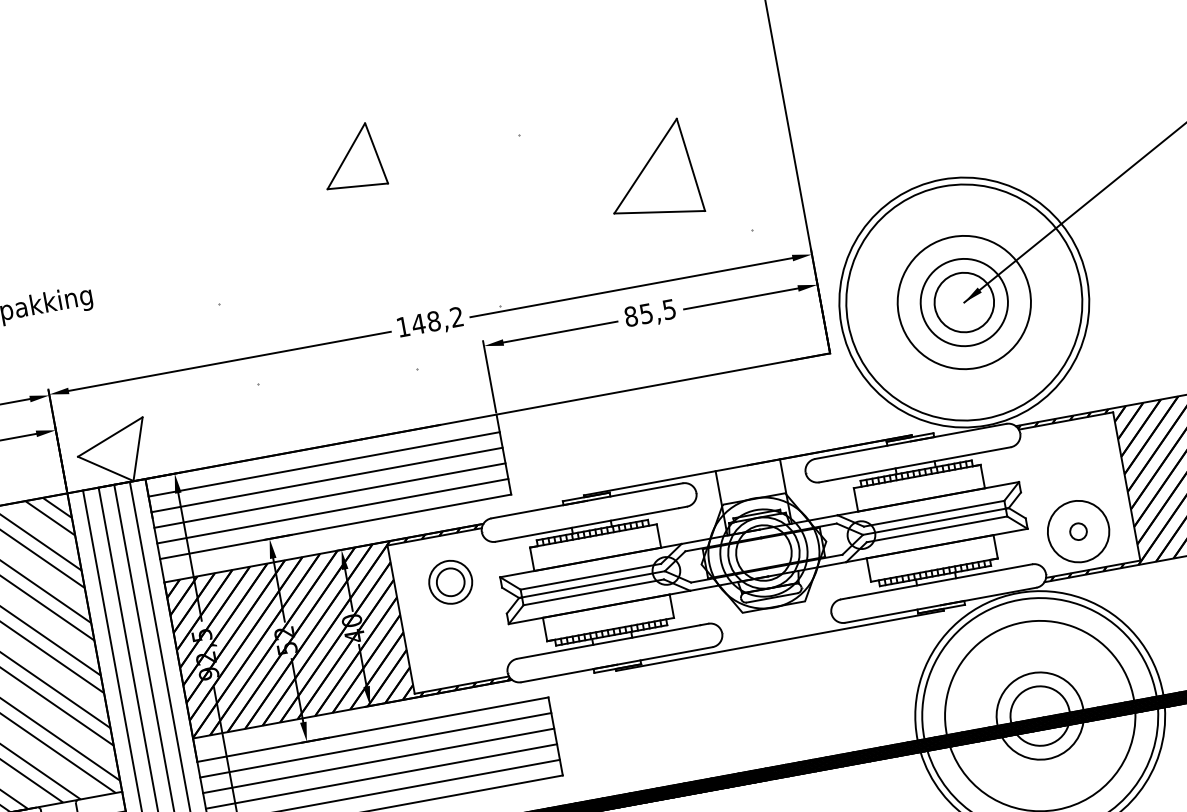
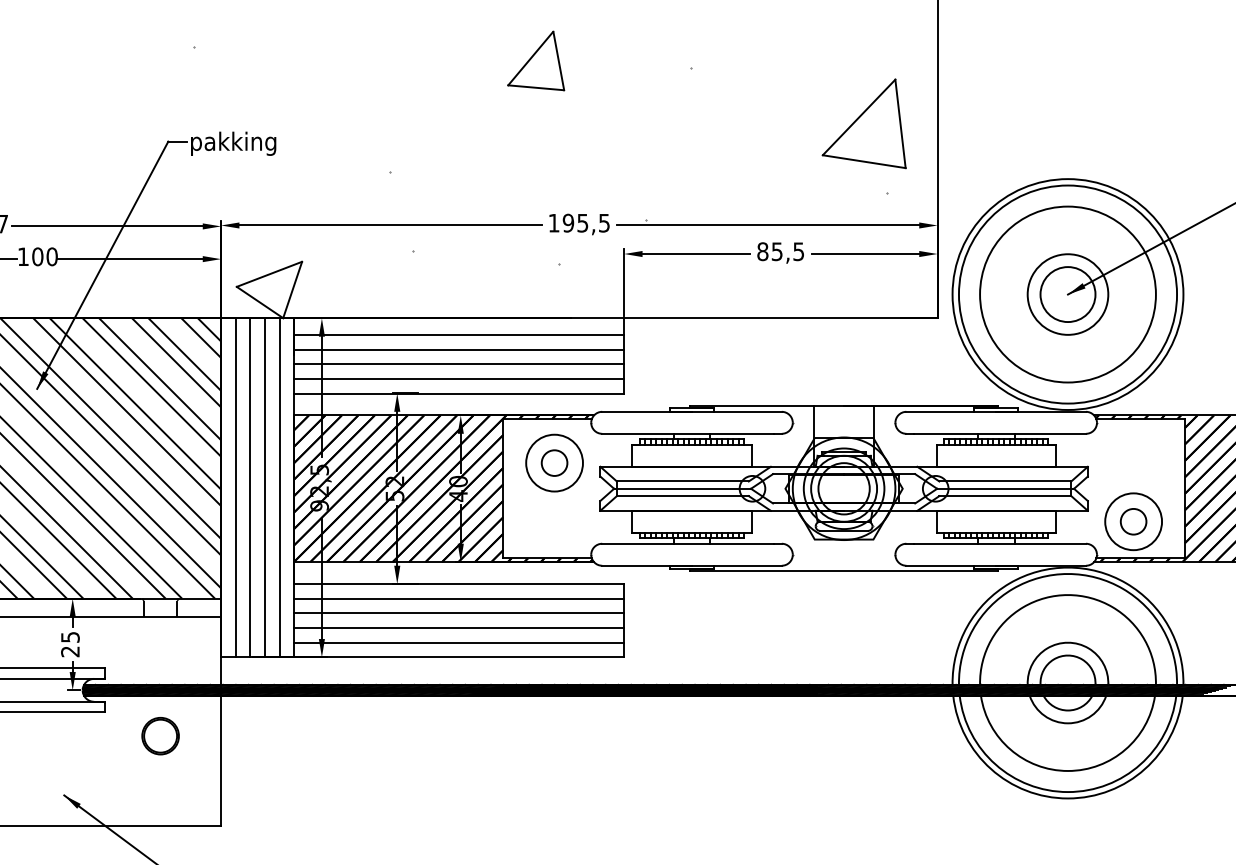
part: (651, 171) -> (863, 123), moved
circle: (963, 302) -> (1067, 294), size x1.43
text: (436, 320) -> (585, 222), 148,2 -> 195,5
circle: (1078, 531) -> (1133, 521), size x1.67
circle: (450, 581) -> (554, 462), size x1.43

